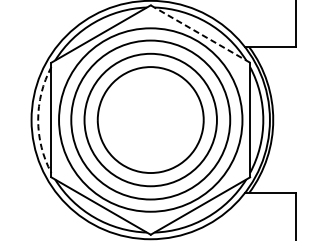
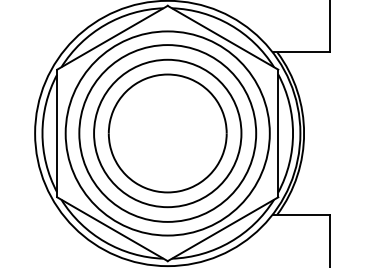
line: (200, 33) -> (223, 37), dashed -> solid
arc: (38, 120) -> (42, 133), dashed -> solid

